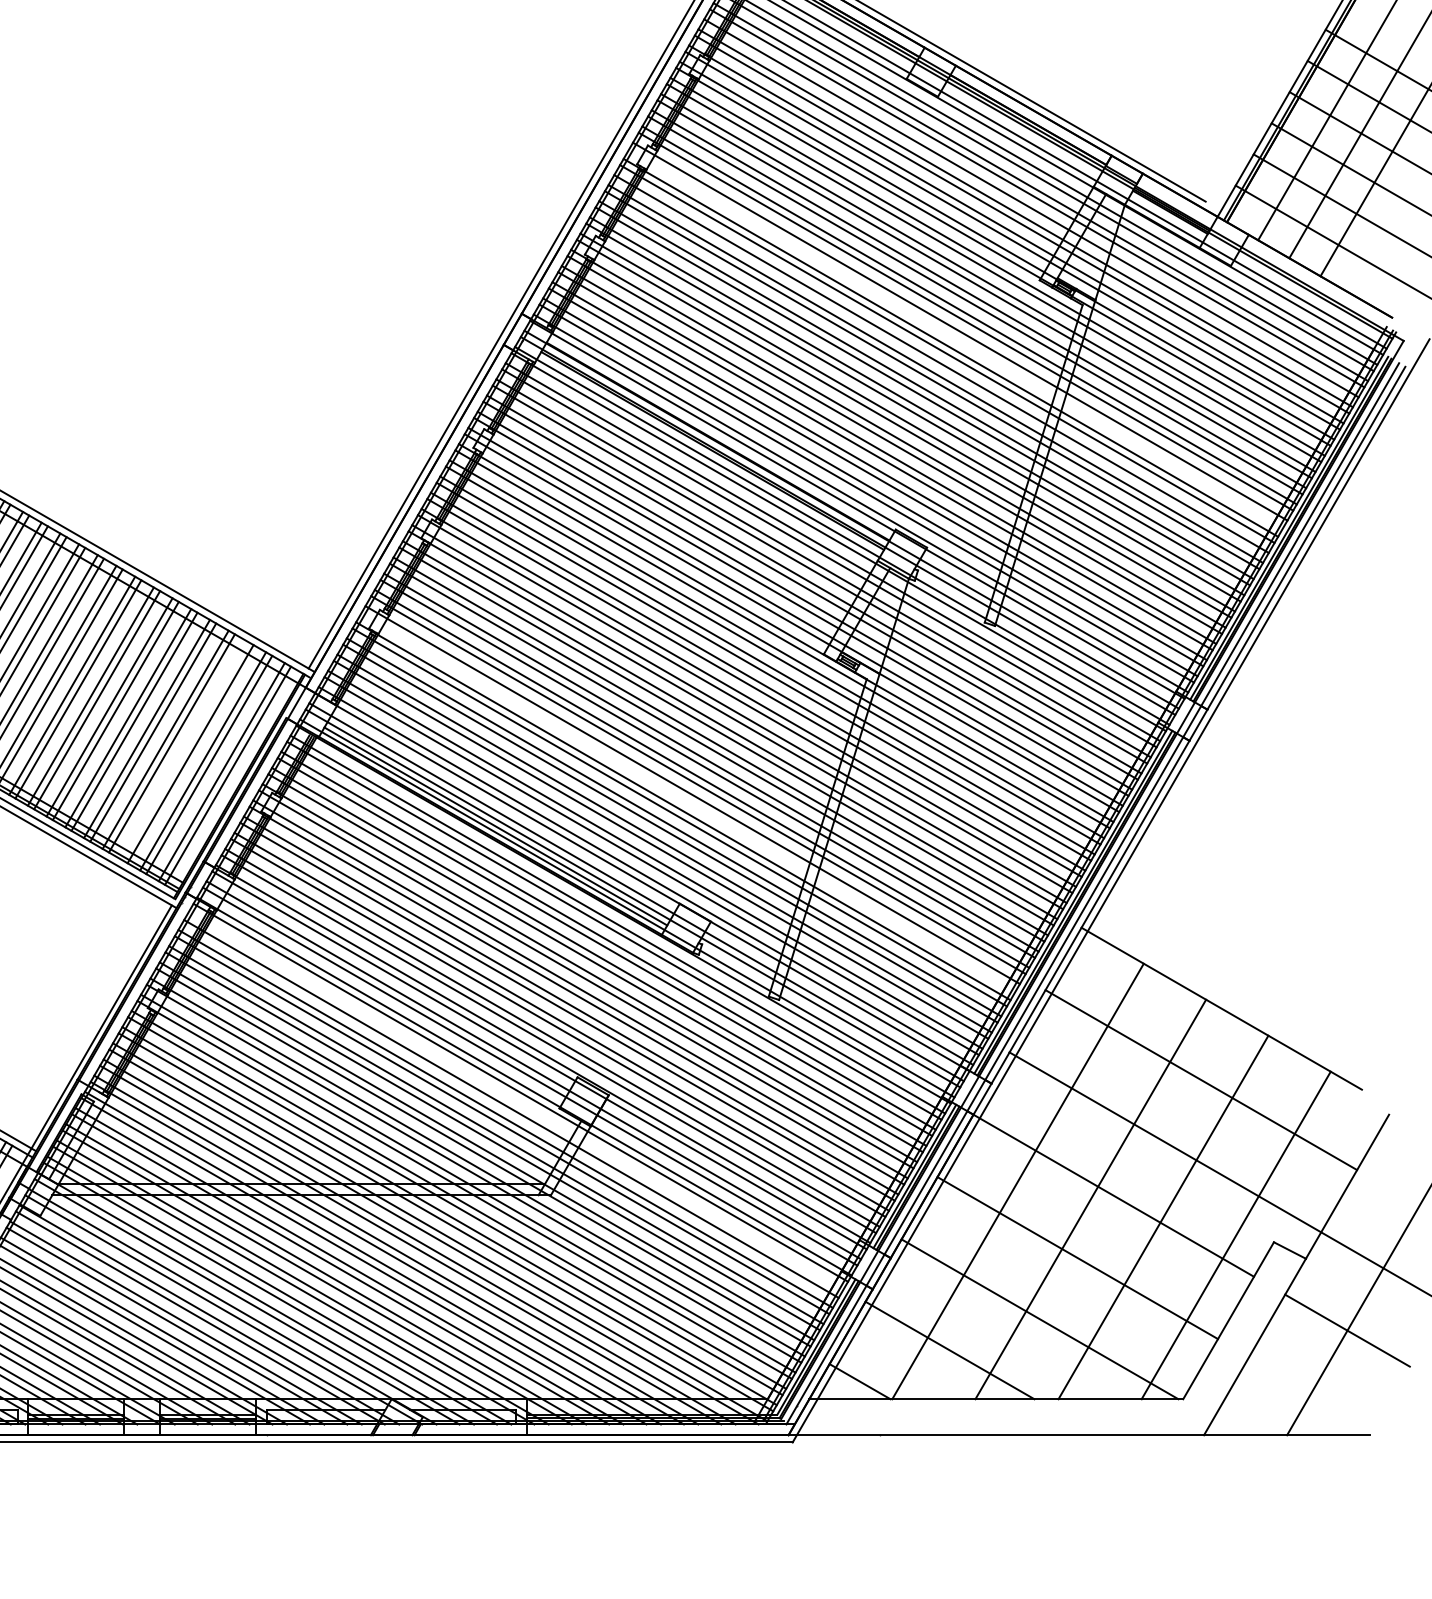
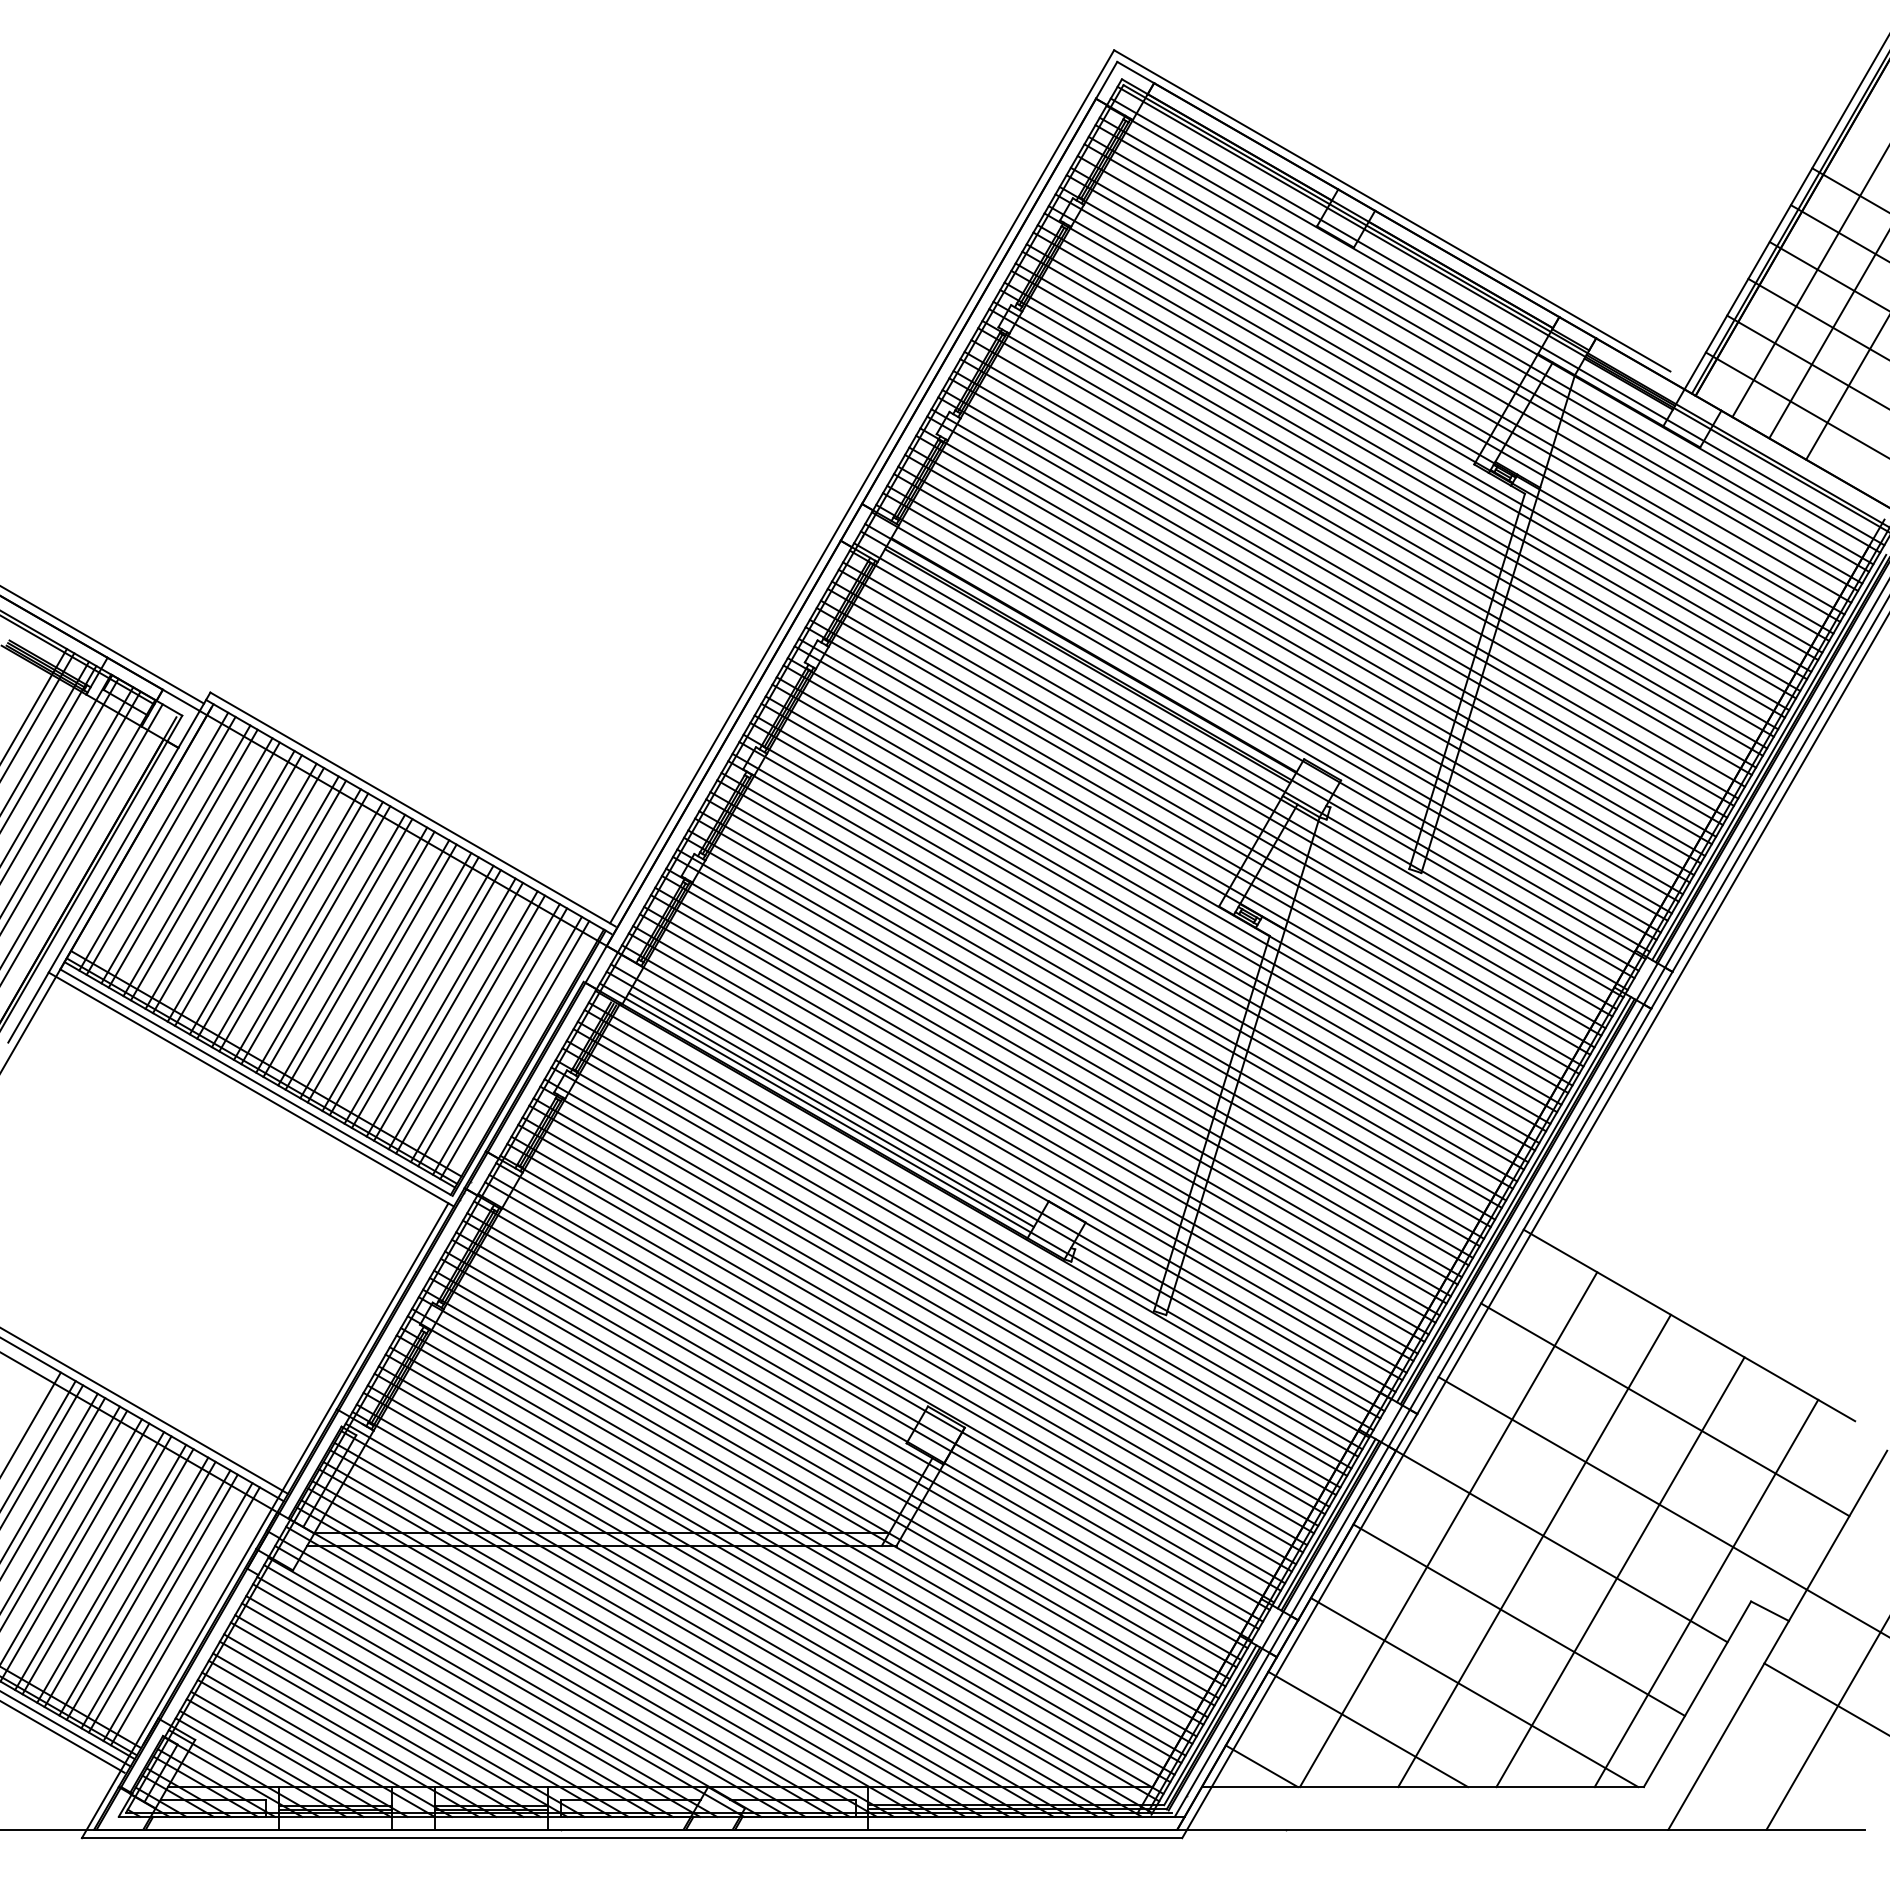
line: (956, 337) -> (1375, 532), added
line: (183, 750) -> (462, 1020), added
line: (688, 800) -> (1059, 1079), added
line: (514, 1102) -> (853, 1436), added

